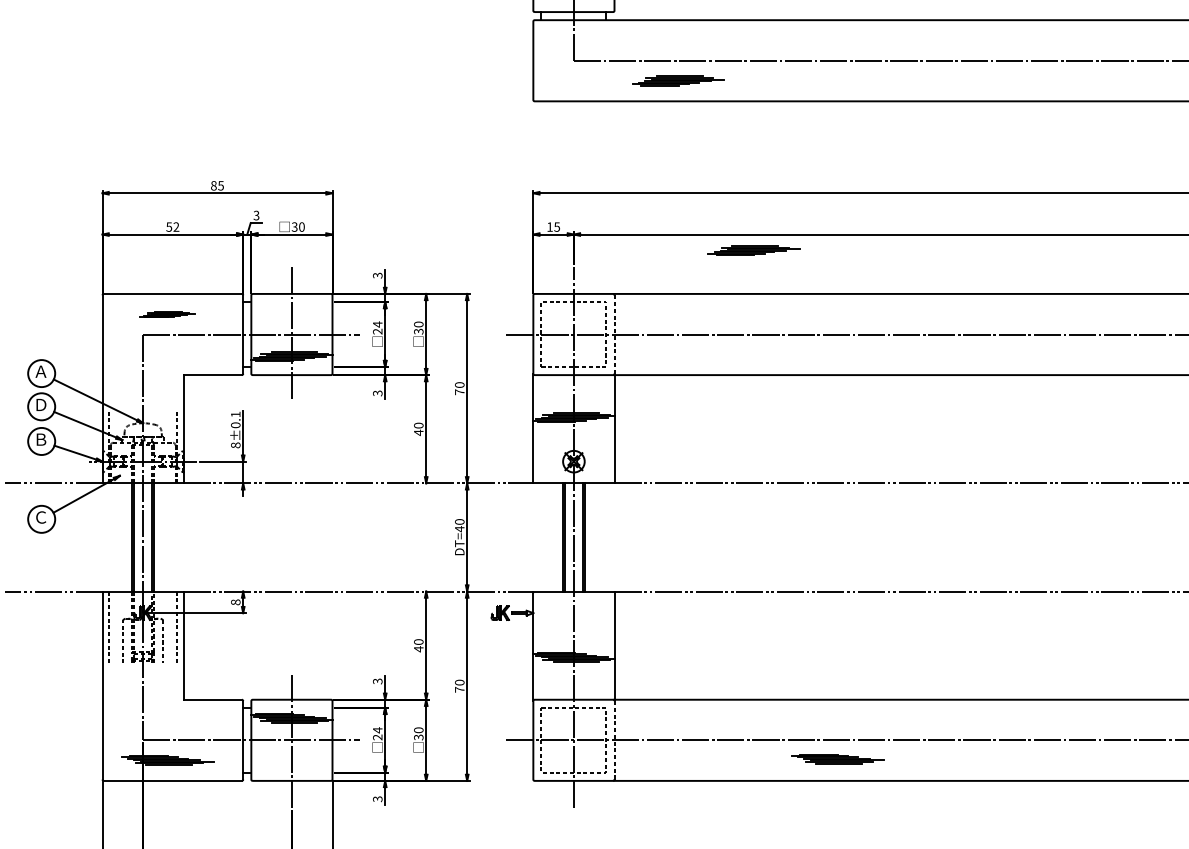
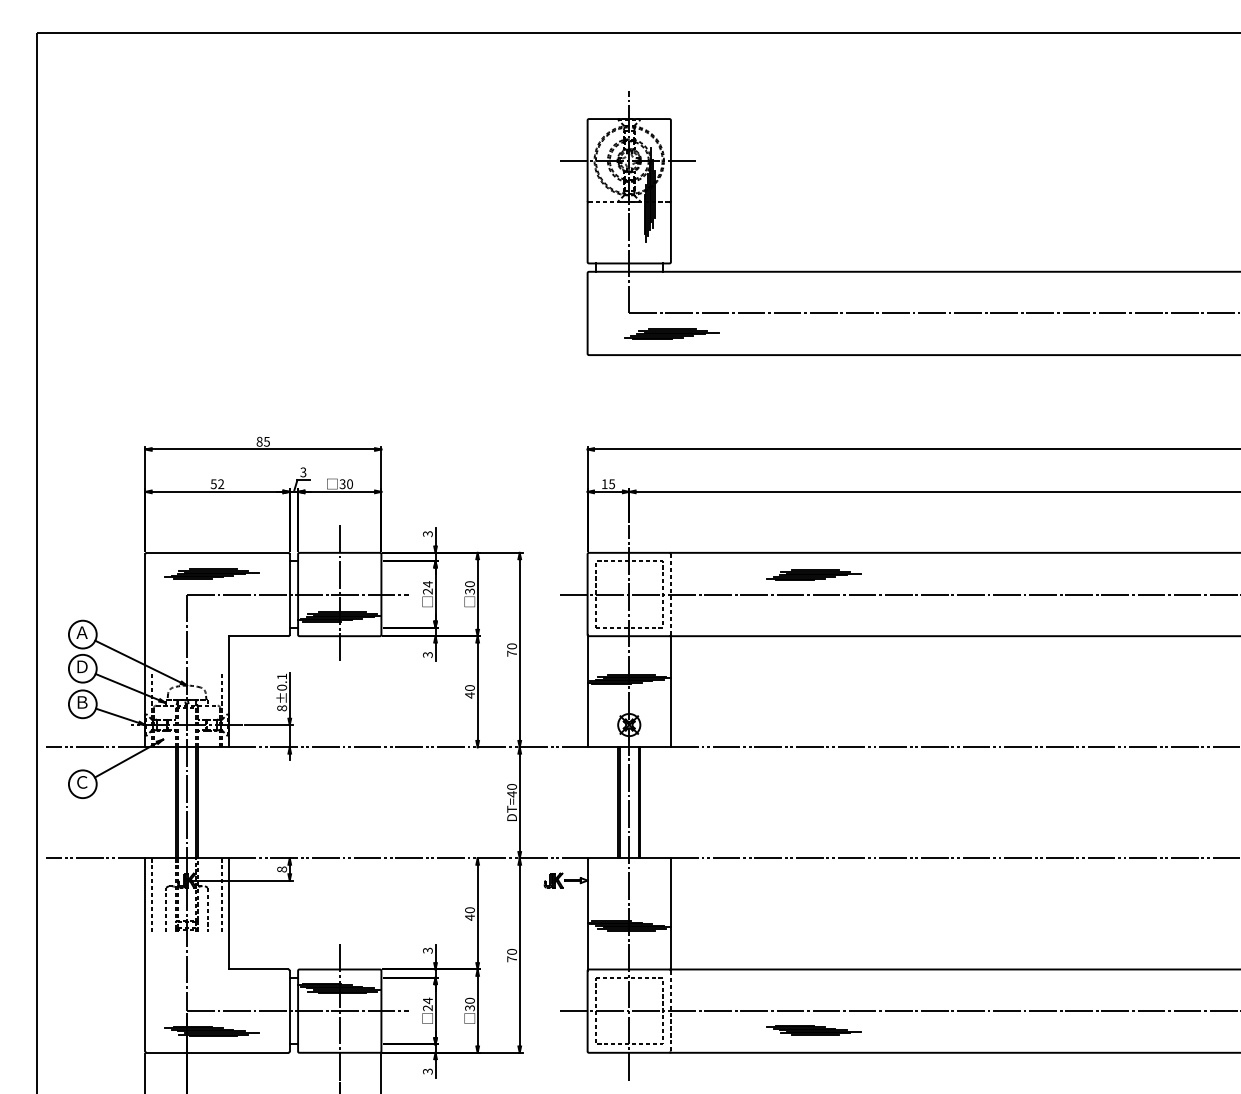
part: (678, 80) -> (671, 333), moved
part: (753, 249) -> (813, 574), moved
part: (167, 314) -> (211, 573), size x1.67
part: (837, 759) -> (813, 1030), moved

